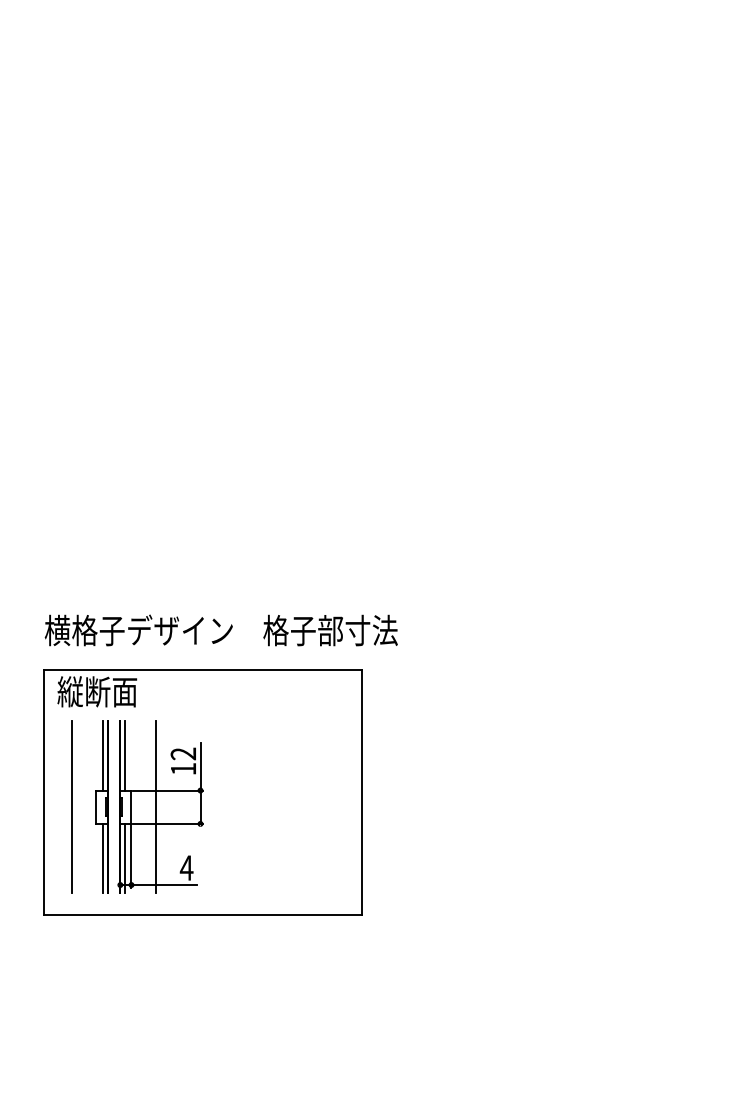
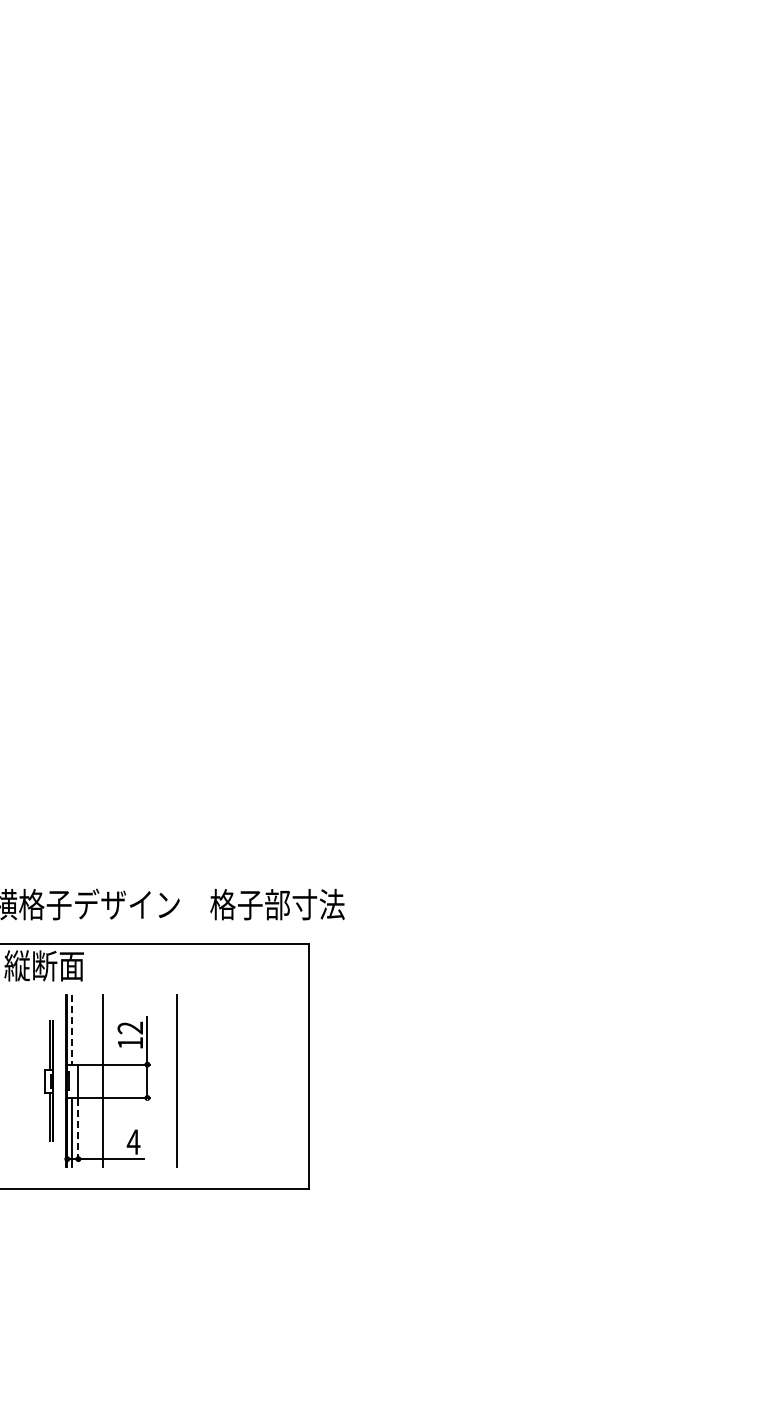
line: (125, 756) -> (72, 1030), solid -> dashed
line: (71, 806) -> (176, 1080), moved
part: (101, 806) -> (48, 1080), size x0.7
line: (131, 857) -> (78, 1131), solid -> dashed

